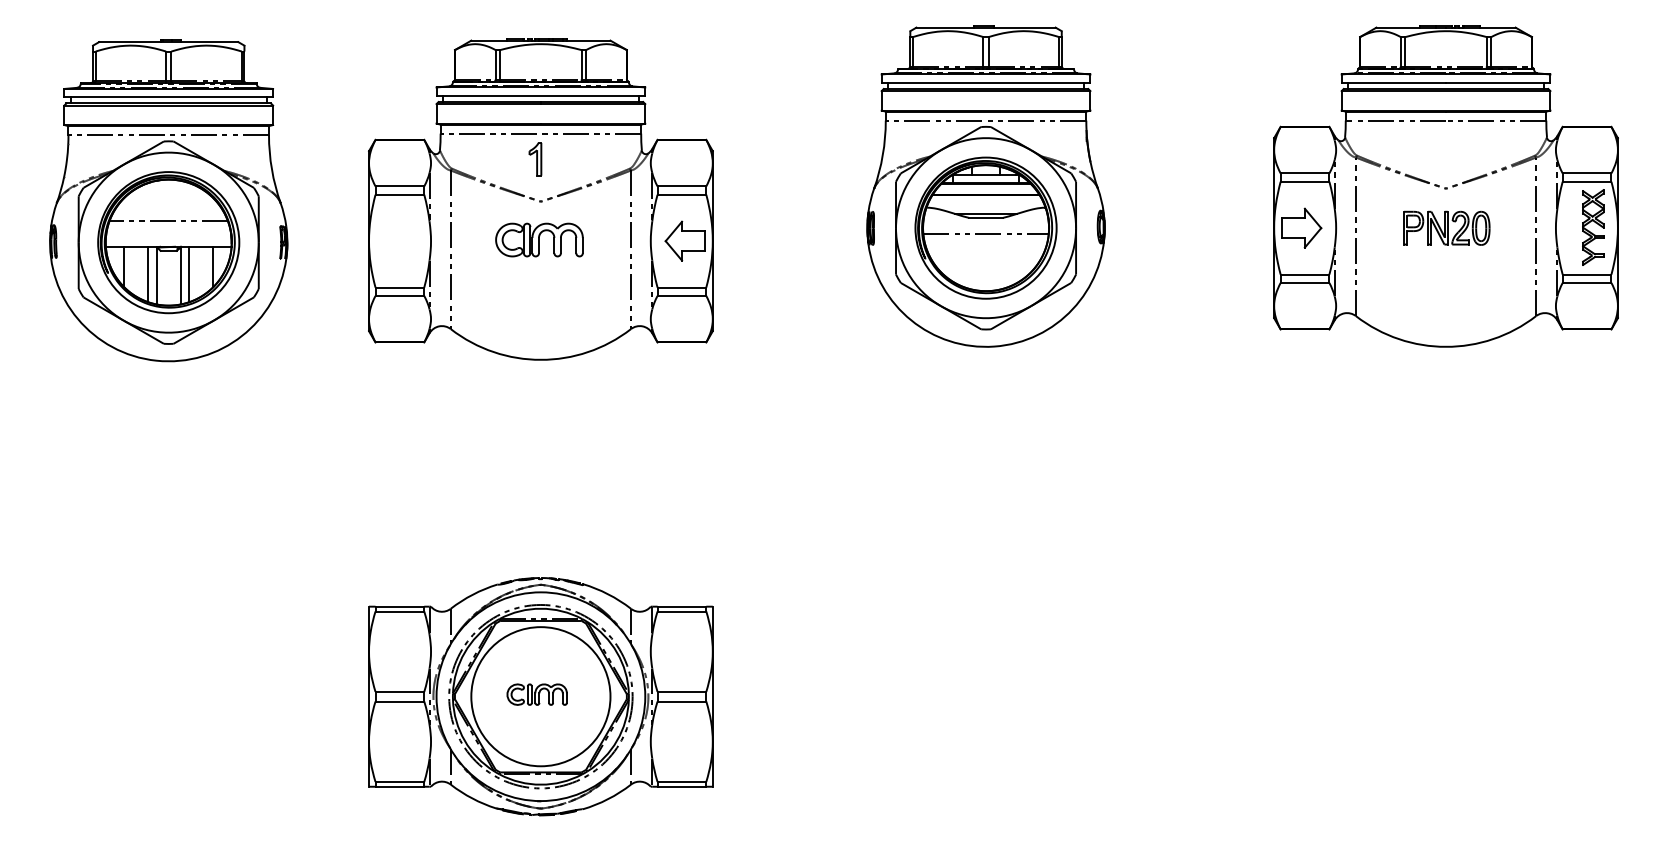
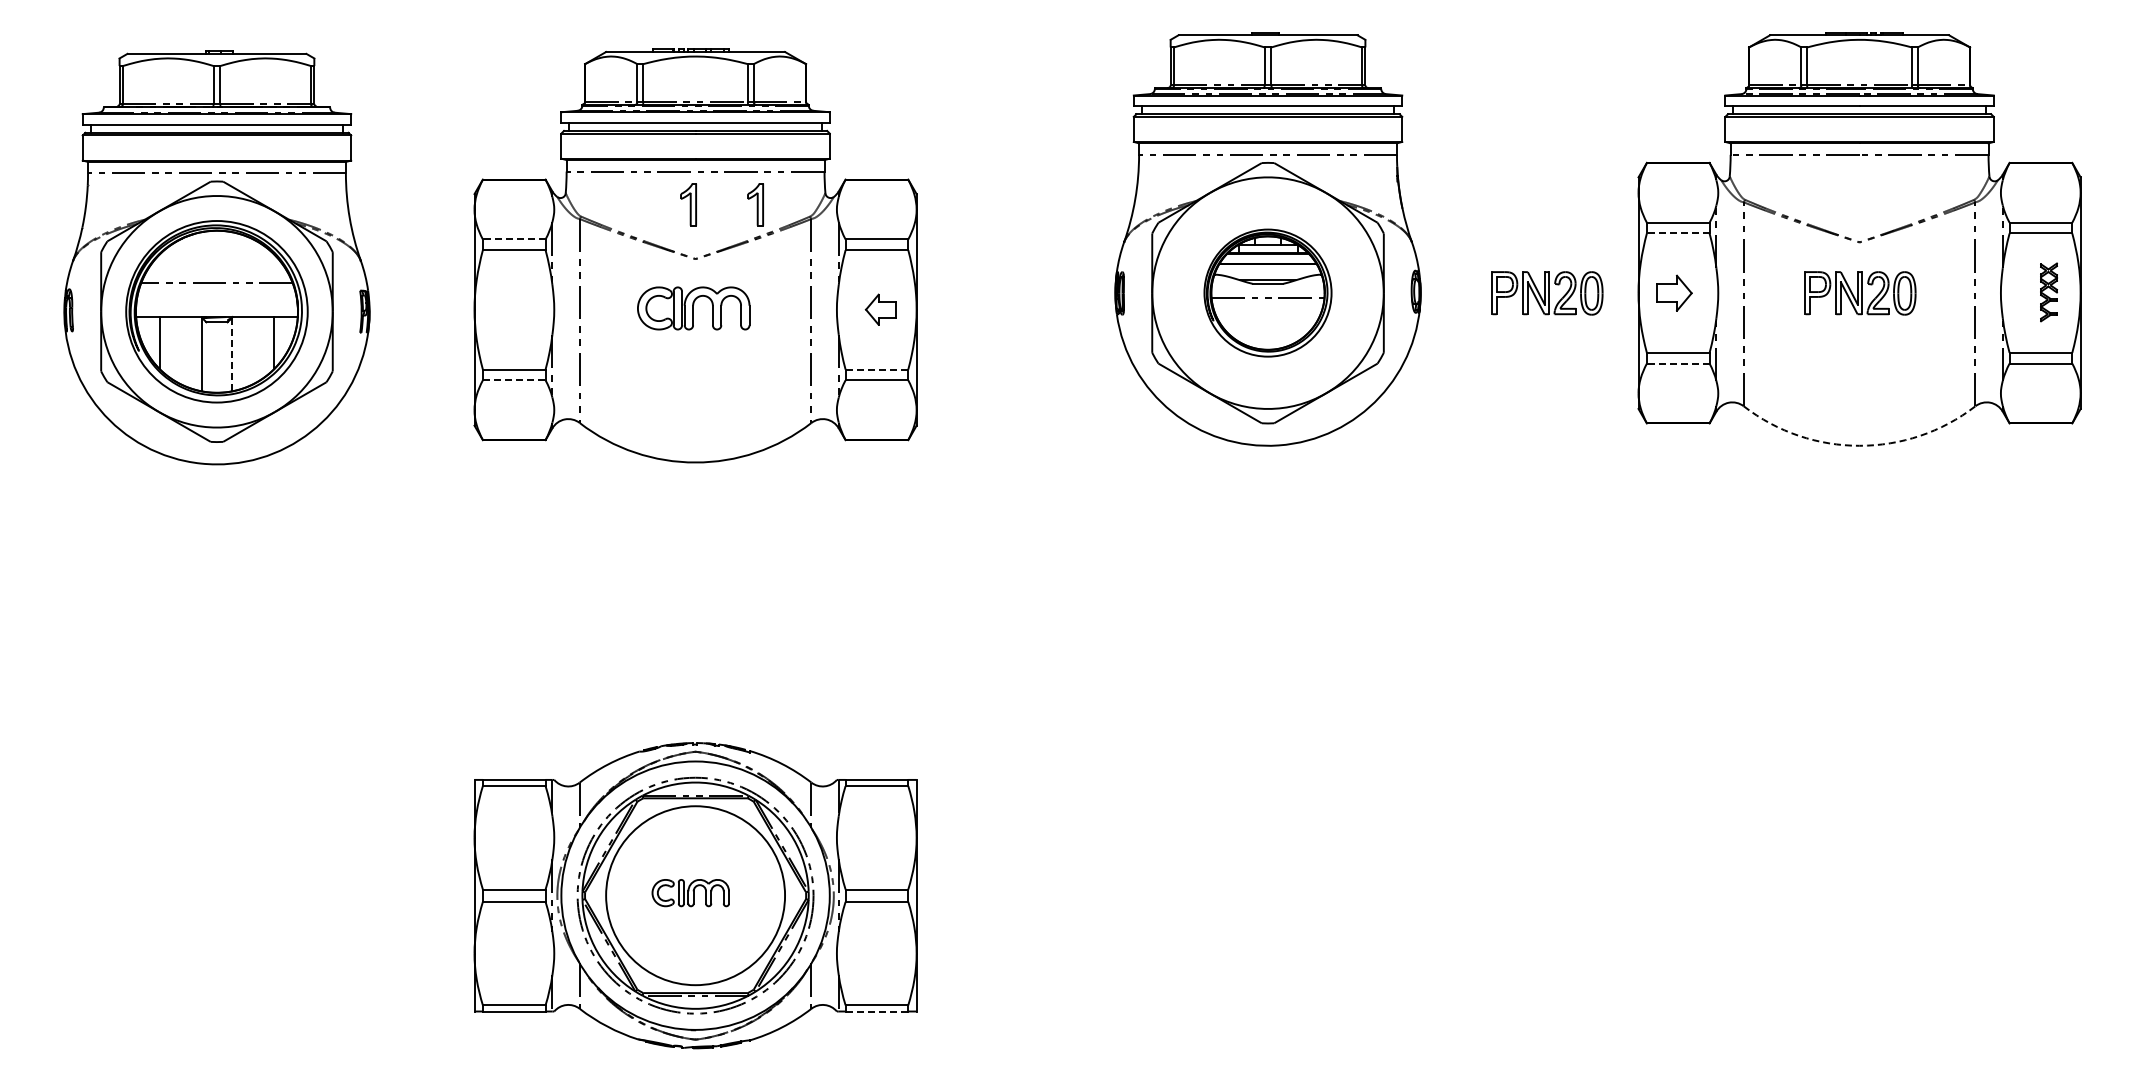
part: (587, 159) -> (755, 204), added
line: (1304, 181) -> (1677, 233), solid -> dashed
line: (399, 186) -> (513, 239), solid -> dashed
part: (985, 227) -> (1267, 292), size x0.7
part: (1592, 227) -> (2048, 292), size x0.6
part: (1203, 228) -> (1547, 293), added
part: (1302, 228) -> (1674, 293), size x0.7
part: (684, 240) -> (880, 309), size x0.6
line: (148, 274) -> (190, 352), removed
line: (189, 274) -> (243, 352), removed
line: (180, 275) -> (232, 354), solid -> dashed
line: (1304, 282) -> (1677, 363), solid -> dashed
line: (682, 287) -> (877, 369), solid -> dashed
line: (400, 296) -> (514, 380), solid -> dashed
arc: (1445, 346) -> (1859, 445), solid -> dashed
line: (681, 786) -> (876, 1011), solid -> dashed

